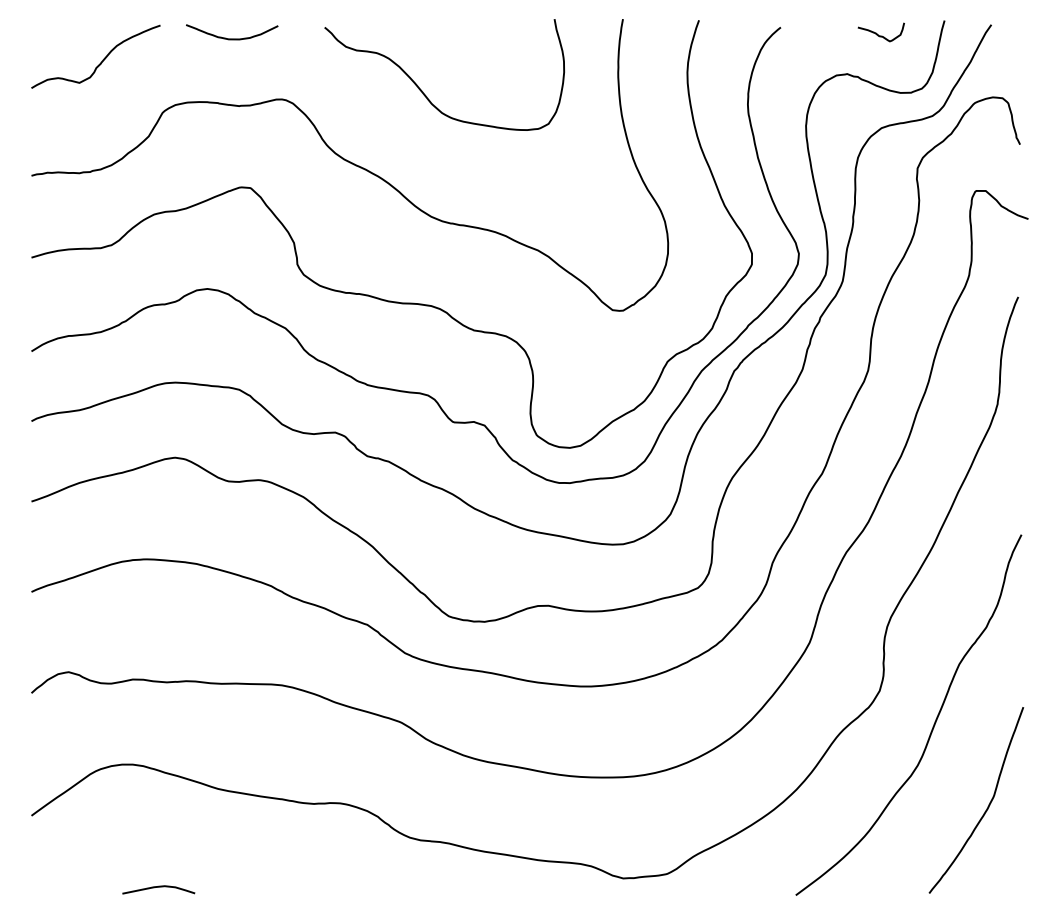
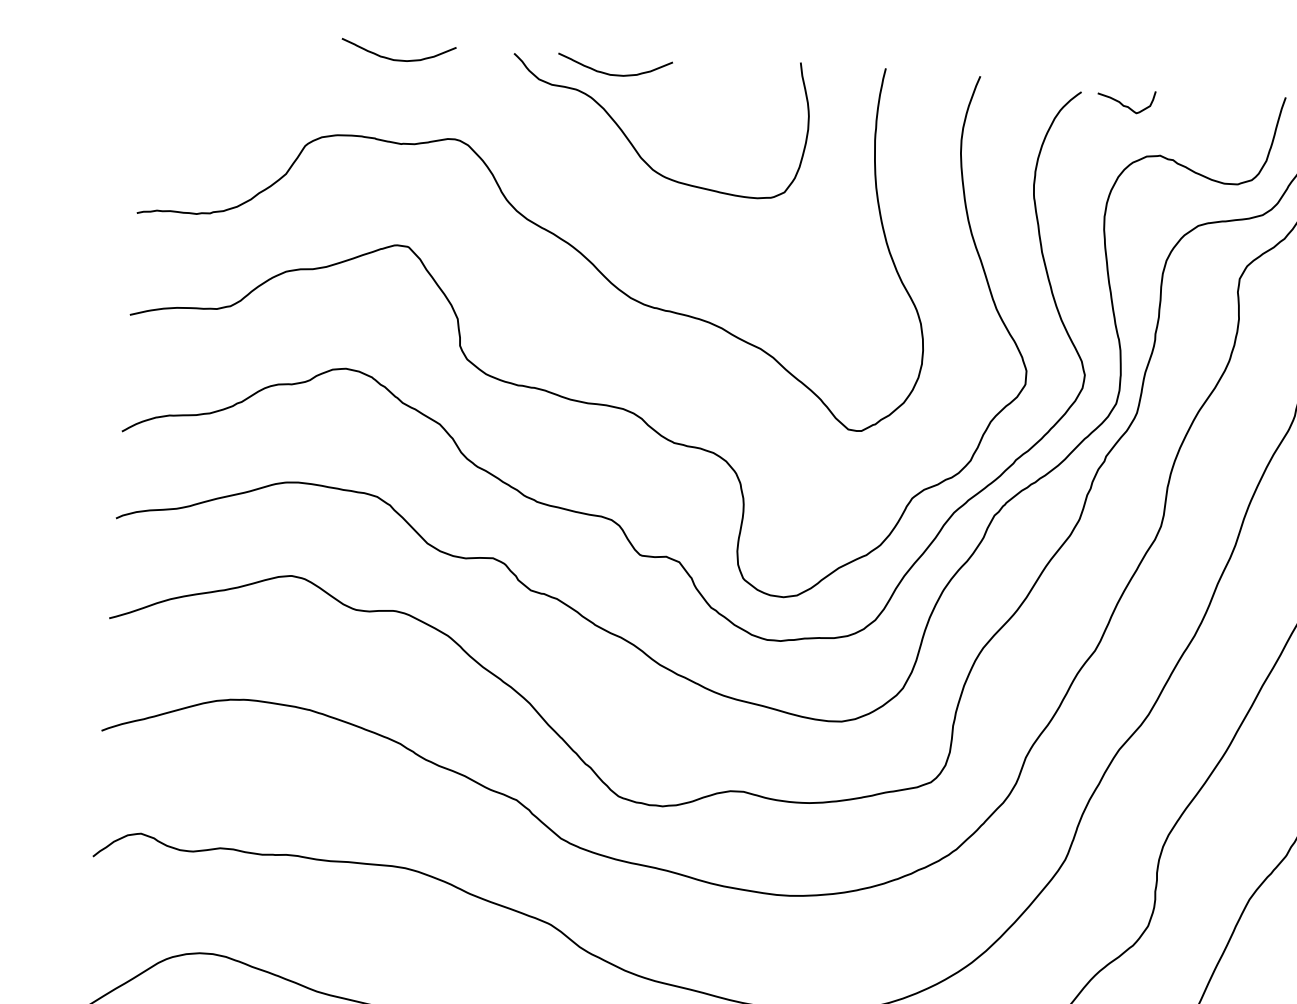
curve: (878, 34) -> (1122, 103), moved
curve: (406, 38) -> (614, 74), added
curve: (102, 59) -> (235, 74), removed

